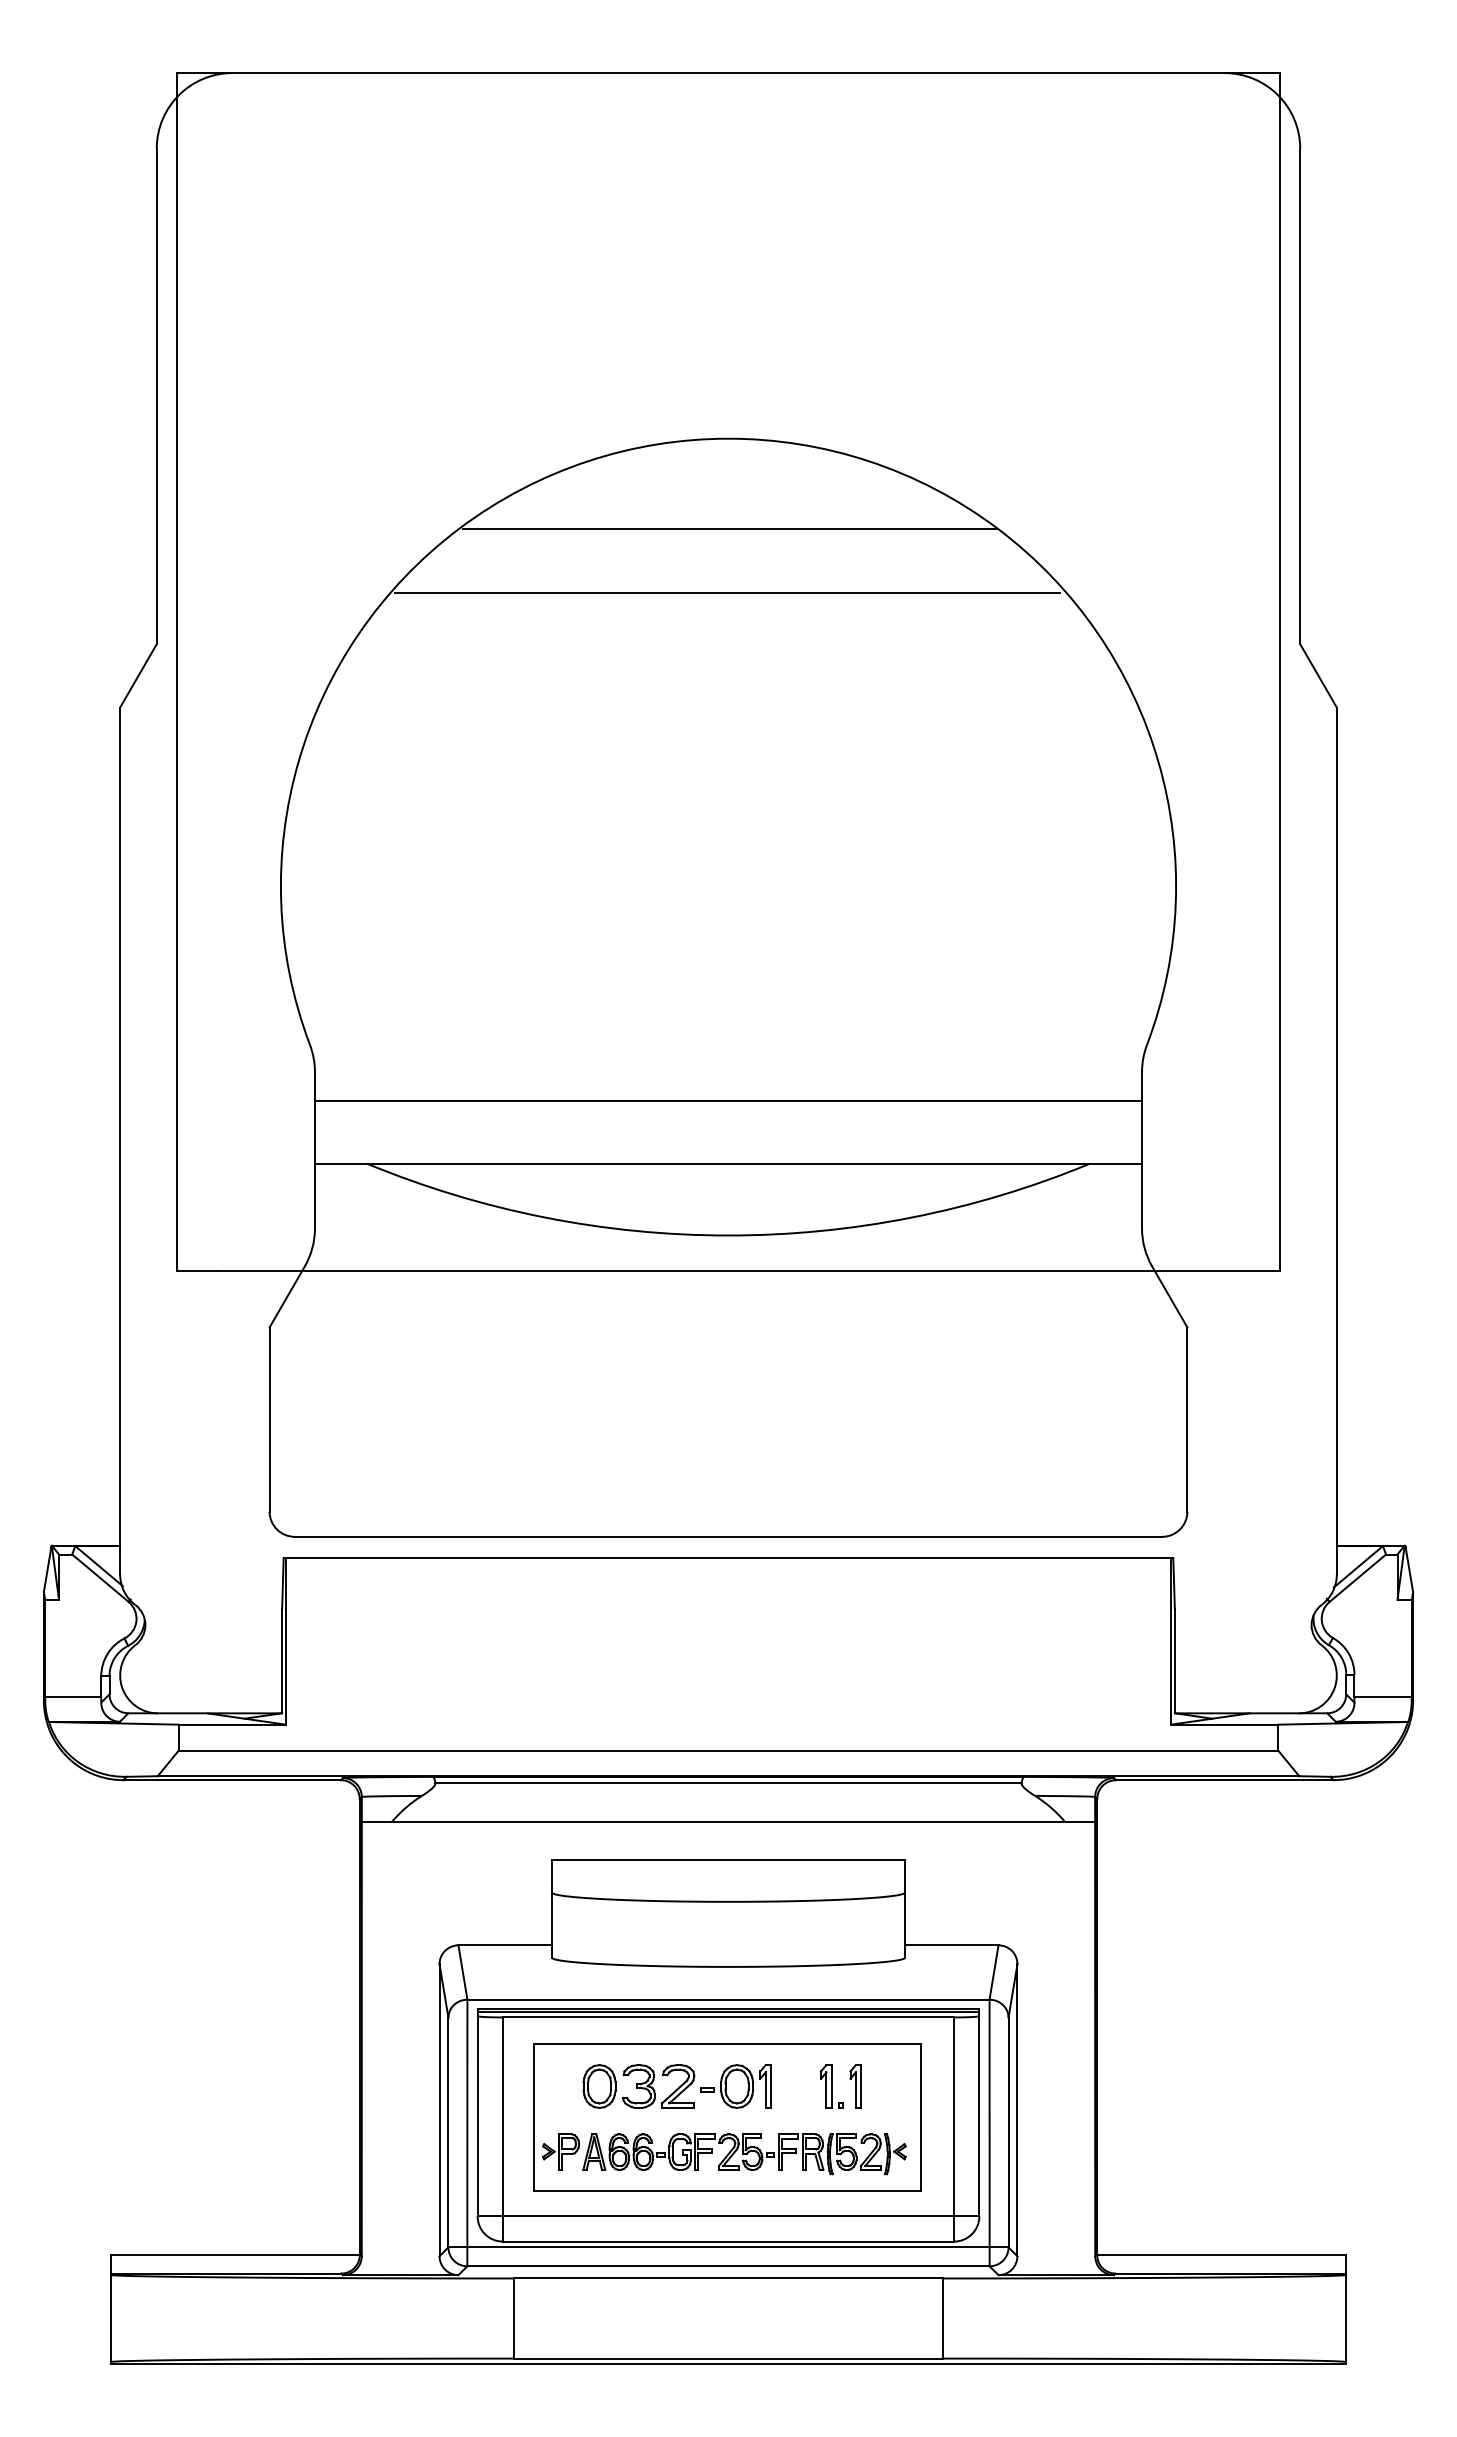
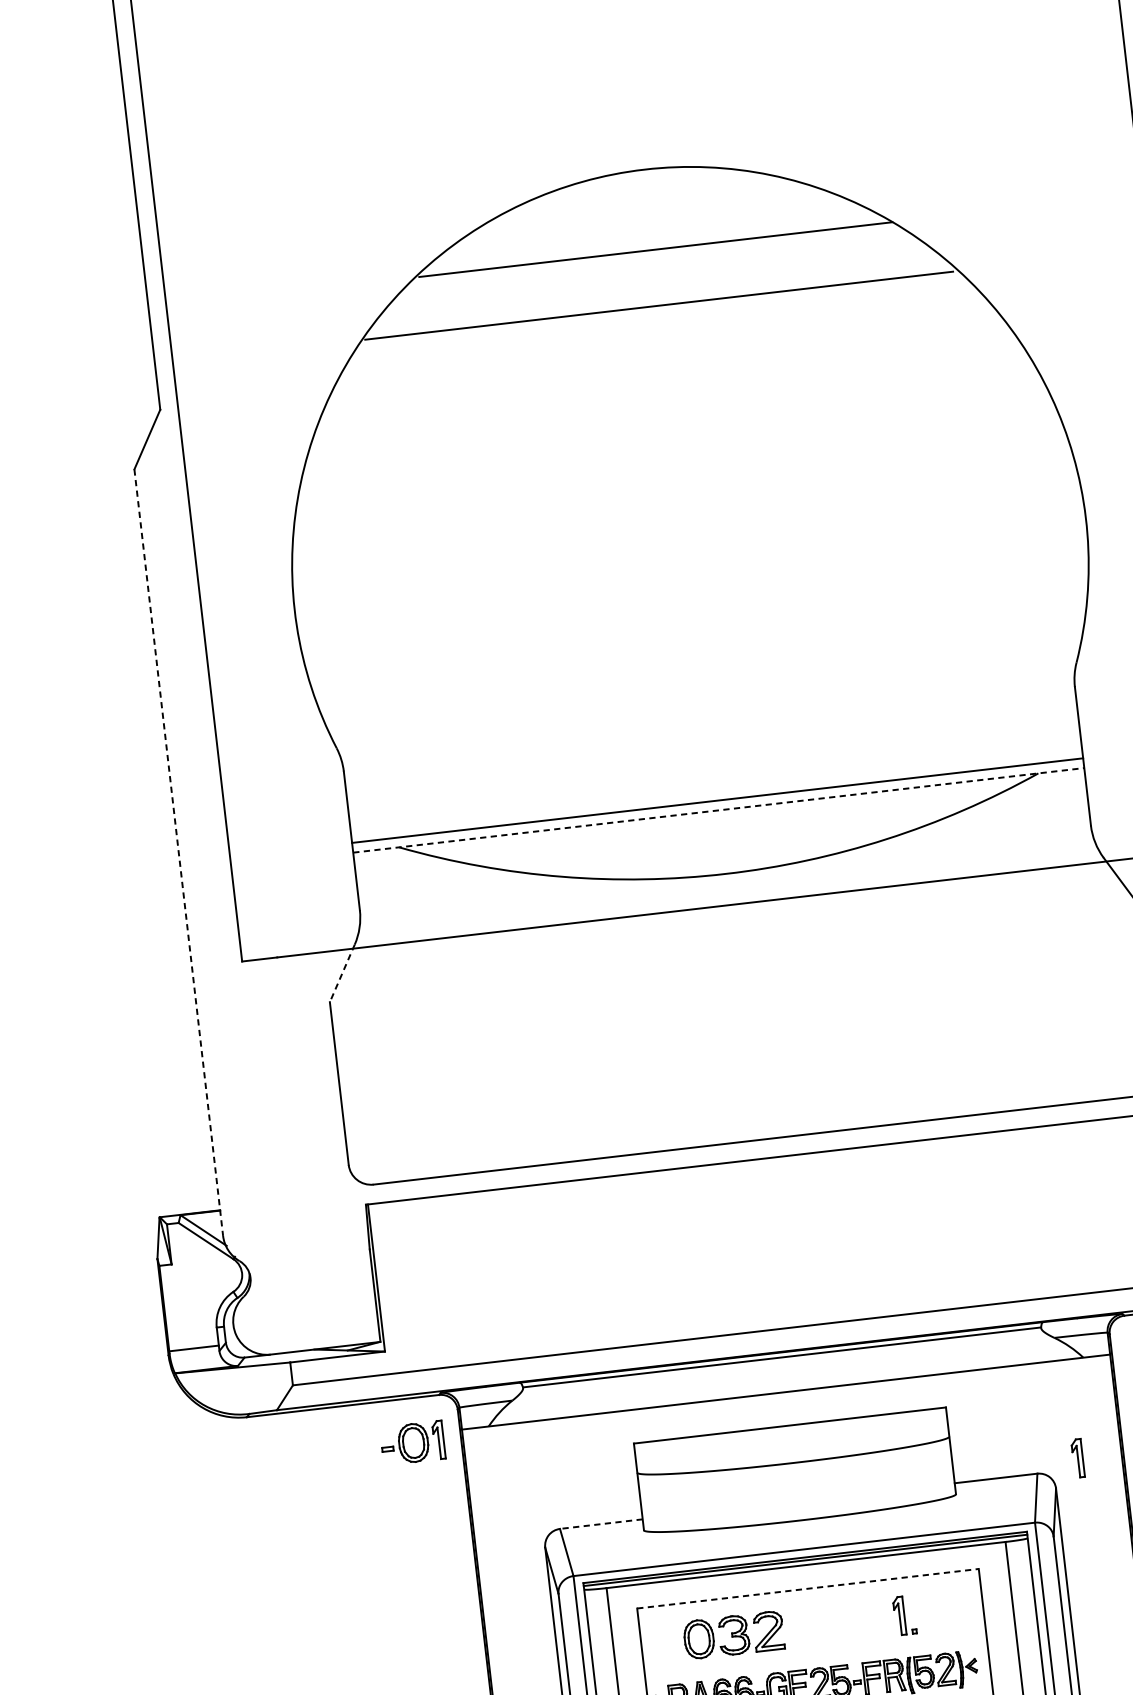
line: (728, 1100) -> (717, 800), moved
line: (120, 1141) -> (179, 852), solid -> dashed
line: (728, 1163) -> (718, 810), solid -> dashed
line: (286, 1297) -> (341, 973), solid -> dashed
line: (505, 1945) -> (601, 1524), solid -> dashed
line: (728, 2044) -> (808, 1588), solid -> dashed
part: (735, 2086) -> (412, 1443), moved
part: (855, 2086) -> (1077, 1458), moved

